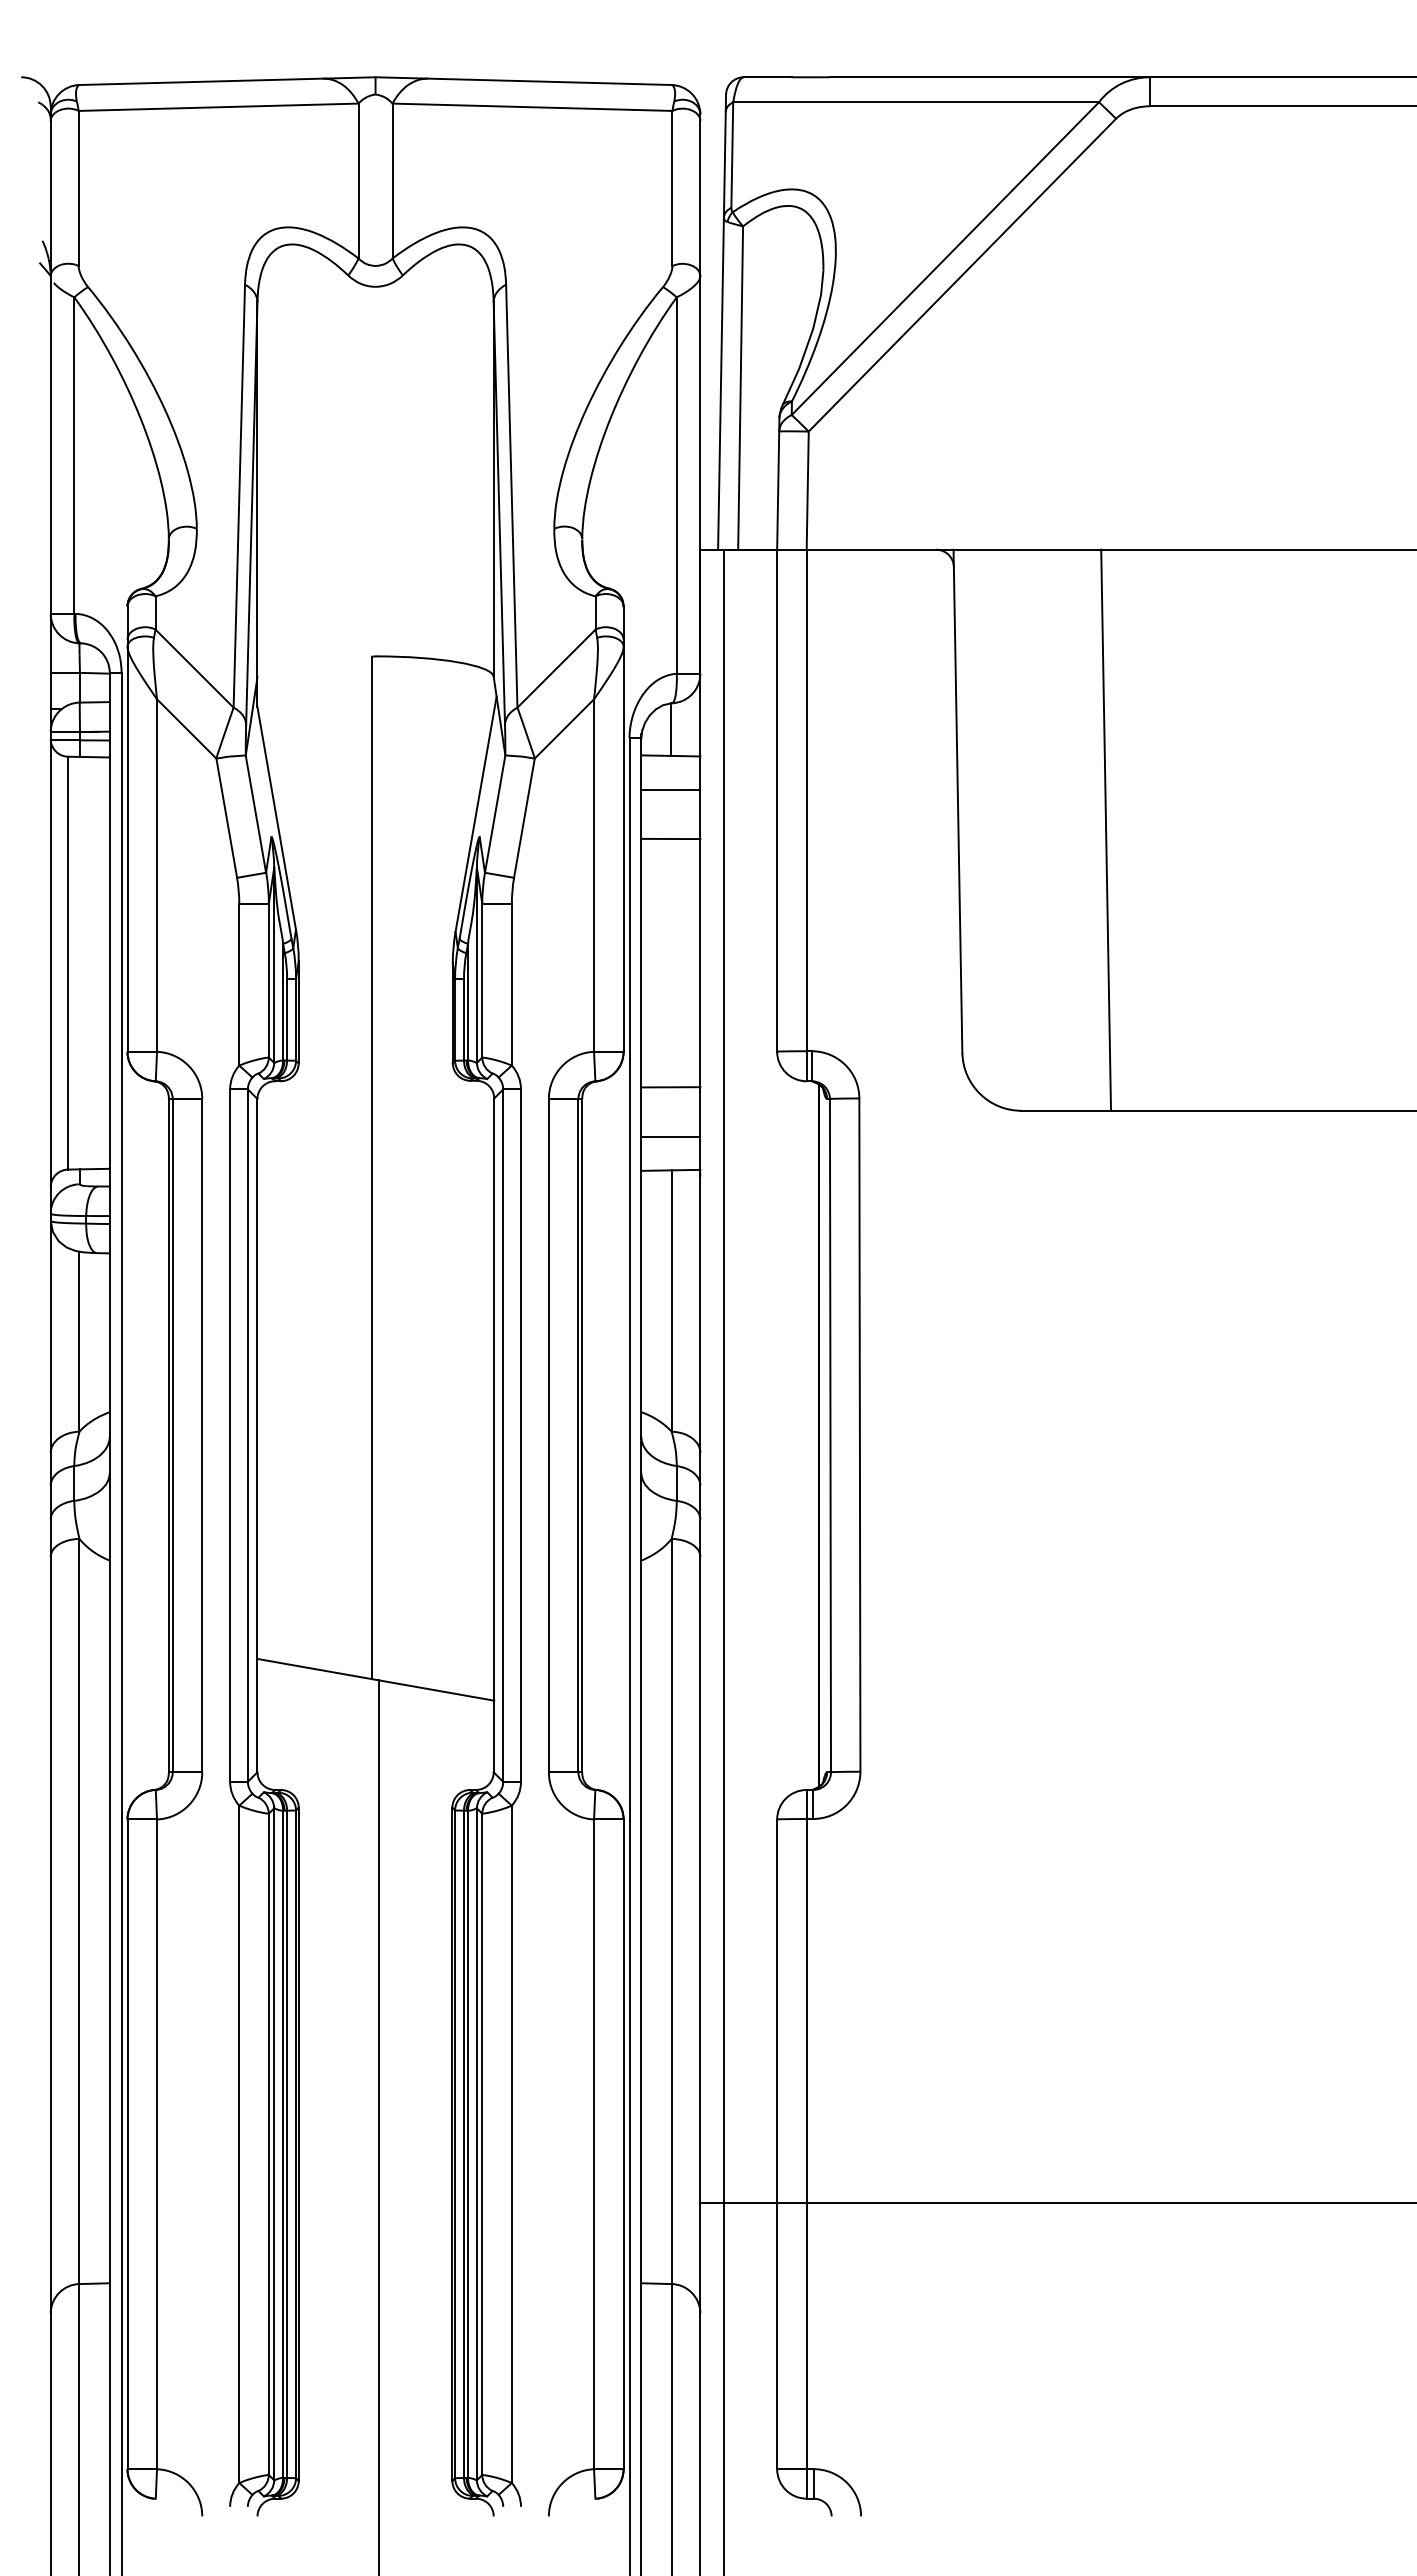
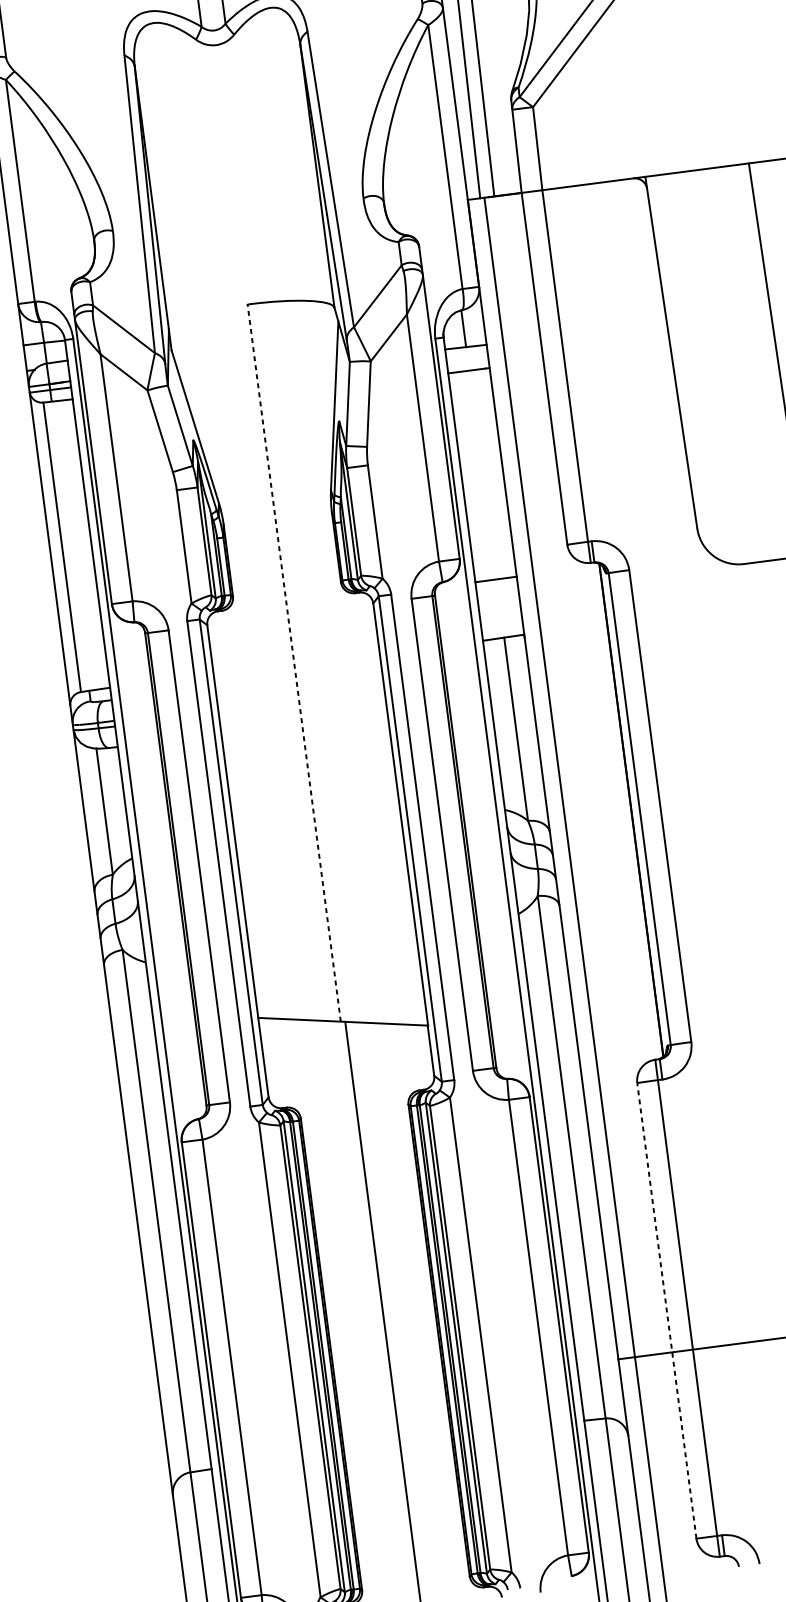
line: (670, 838) -> (473, 405), removed
line: (670, 1136) -> (500, 614), removed
line: (372, 1167) -> (294, 662), solid -> dashed
line: (777, 2144) -> (667, 1311), solid -> dashed

